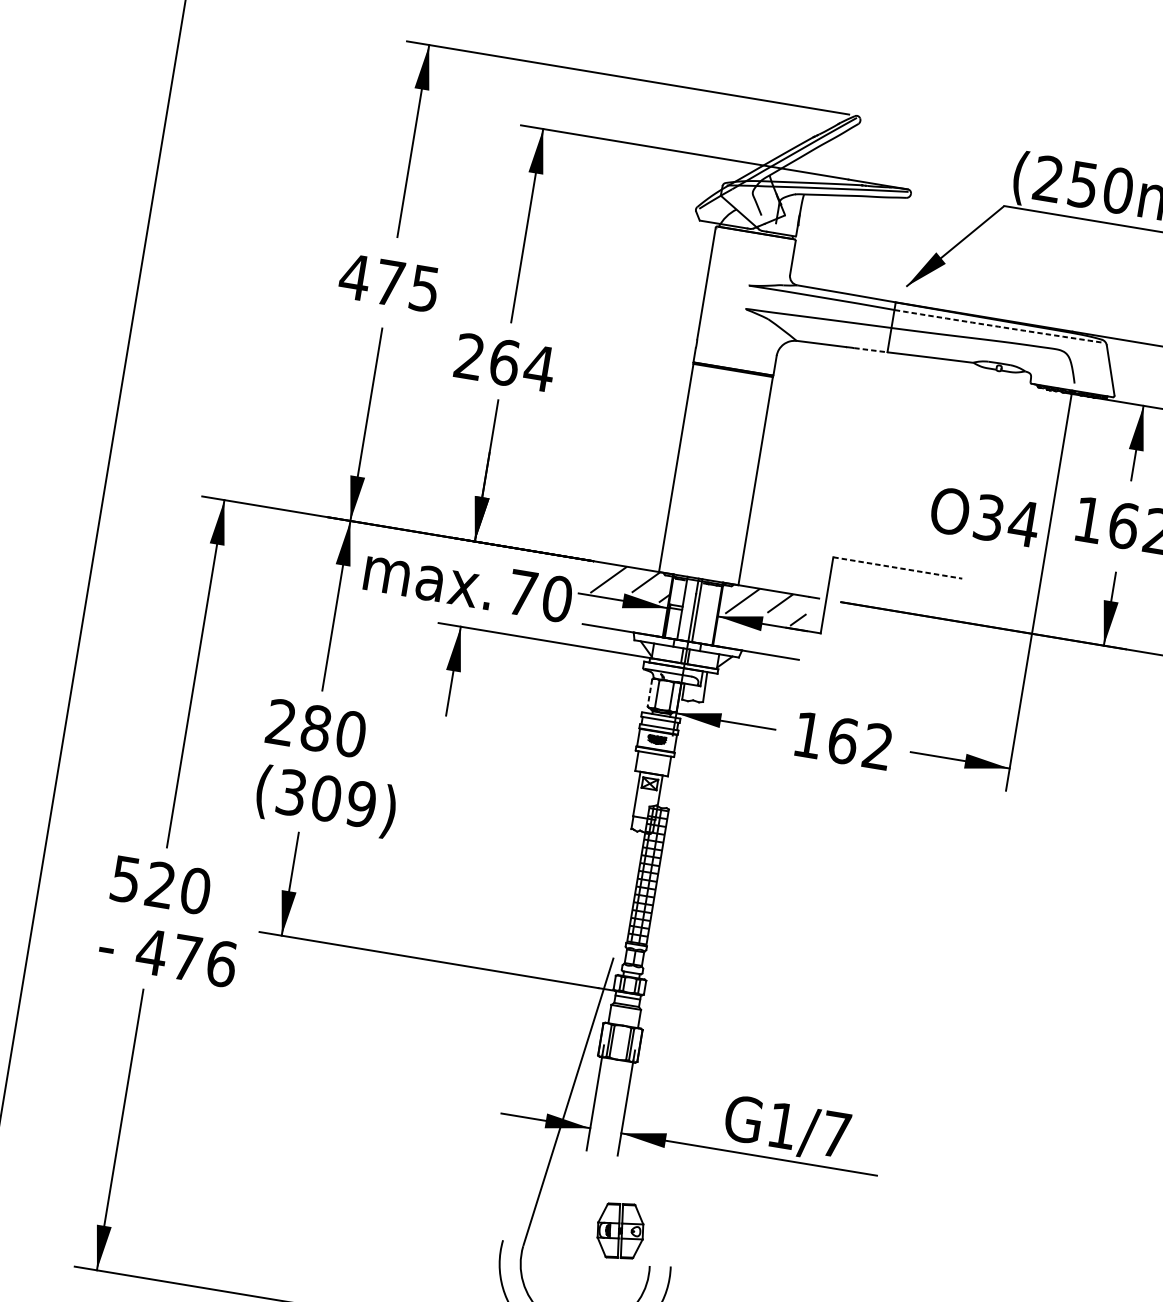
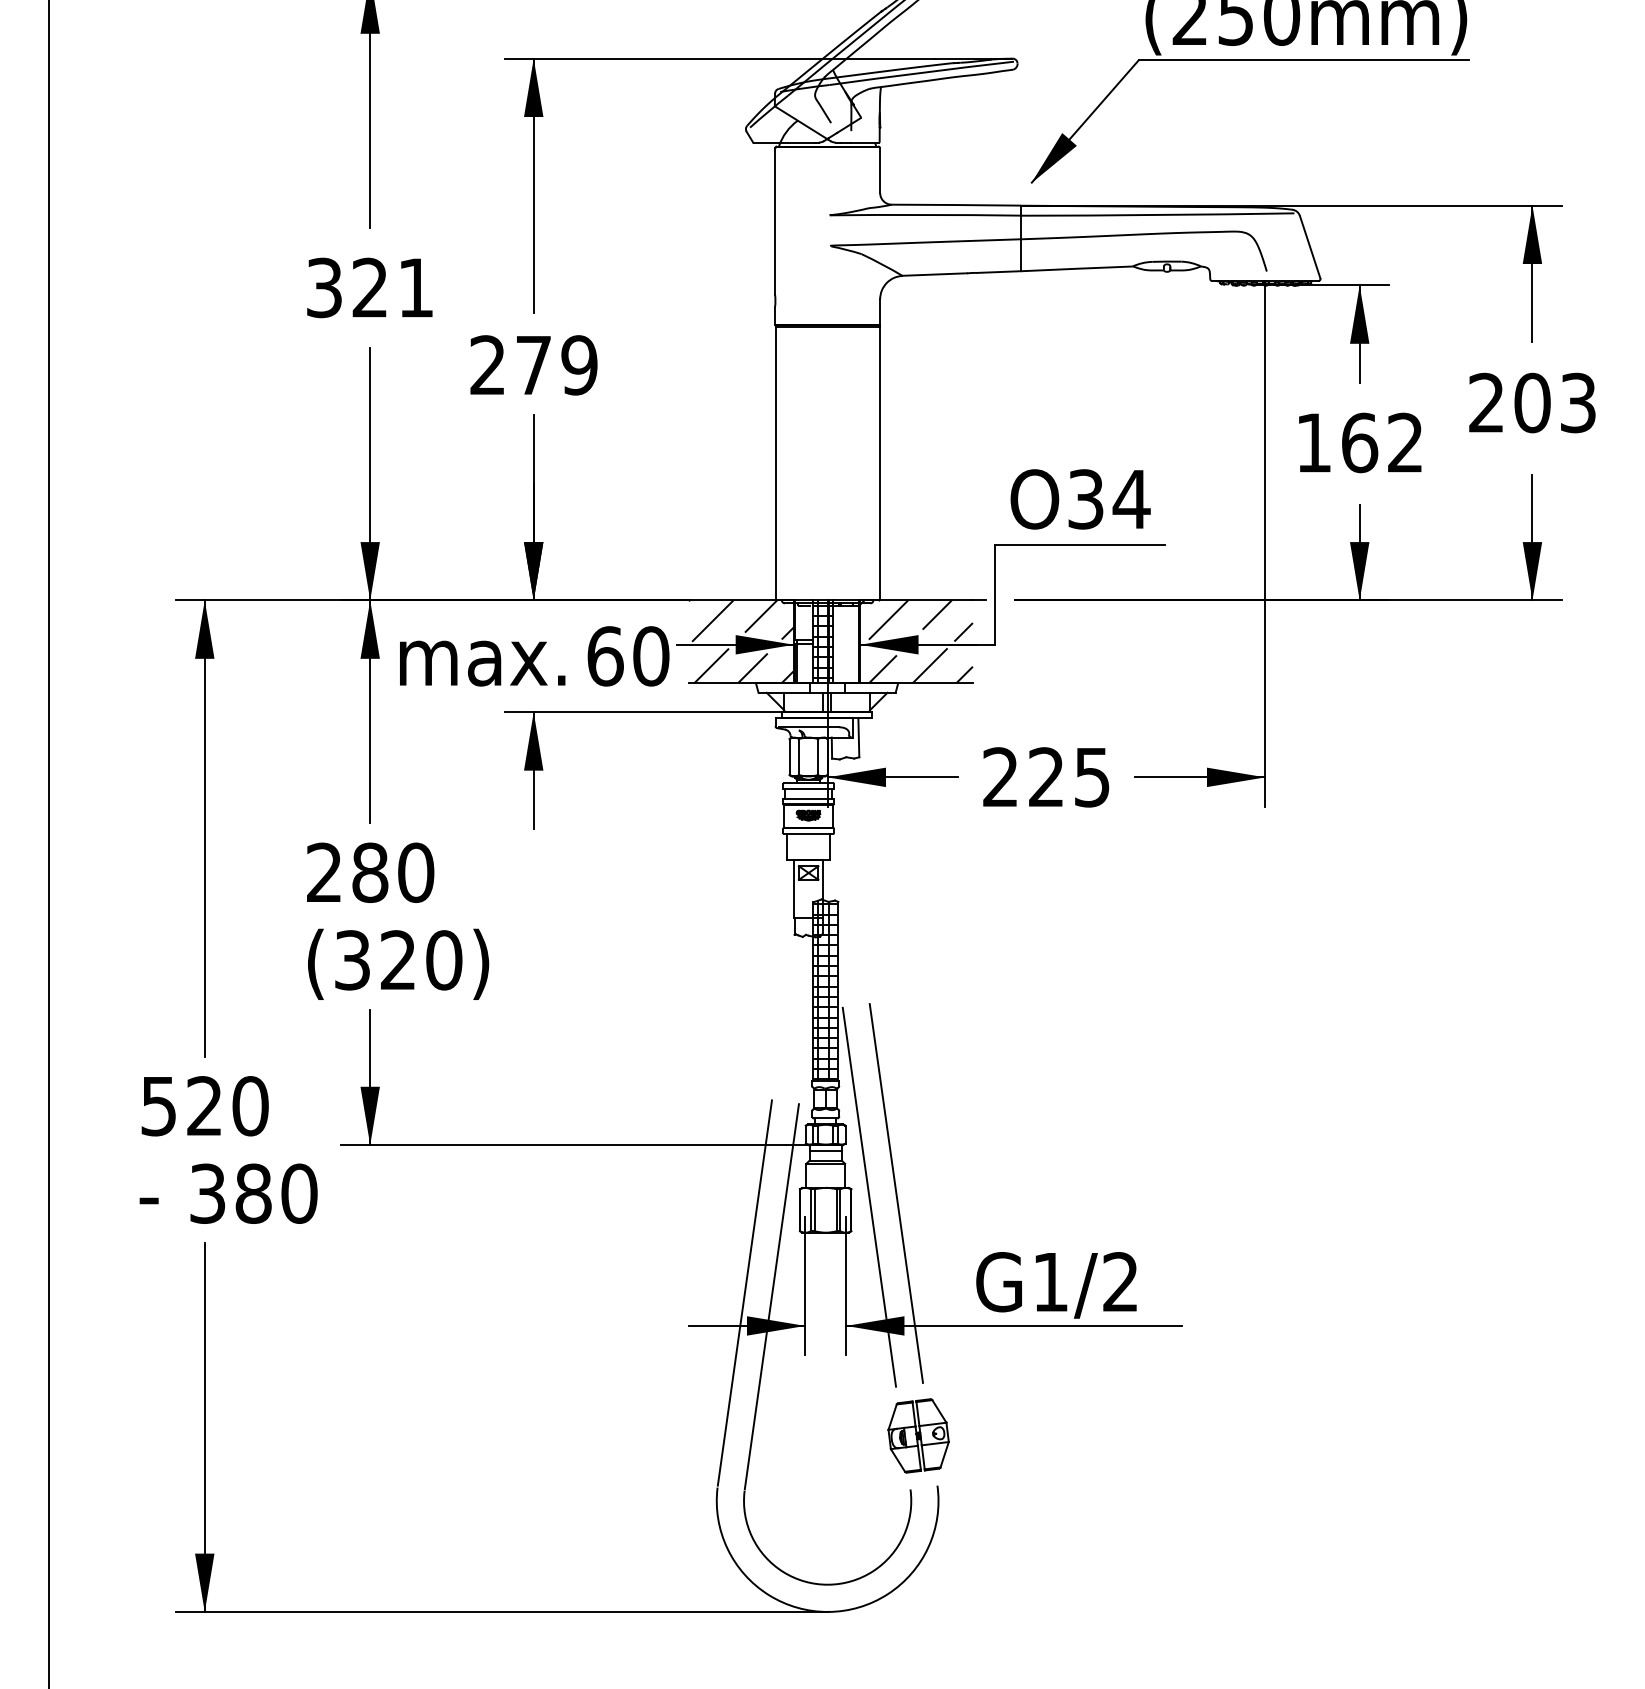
text: (388, 282) -> (368, 287), 475 -> 321
arc: (998, 327) -> (1157, 215), dashed -> solid
line: (870, 350) -> (999, 272), dashed -> solid
text: (522, 365) -> (557, 365), 264 -> 279
text: (984, 517) -> (1080, 499), moved
line: (897, 567) -> (1079, 544), dashed -> solid
text: (522, 593) -> (605, 656), 70 -> 60
hatch: (689, 609) -> (822, 641), added
hatch: (627, 617) -> (744, 665), added
hatch: (761, 639) -> (920, 665), added
line: (649, 693) -> (789, 757), dashed -> solid
text: (843, 741) -> (1046, 777), 162 -> 225
text: (344, 801) -> (421, 960), (309) -> (320)
text: (186, 957) -> (252, 1193), 476 -> 380
line: (655, 1037) -> (869, 1196), added
line: (676, 1038) -> (896, 1193), added
line: (548, 1095) -> (744, 1292), added
text: (835, 1134) -> (1120, 1281), G1/7 -> G1/2
part: (620, 1230) -> (918, 1435), moved

